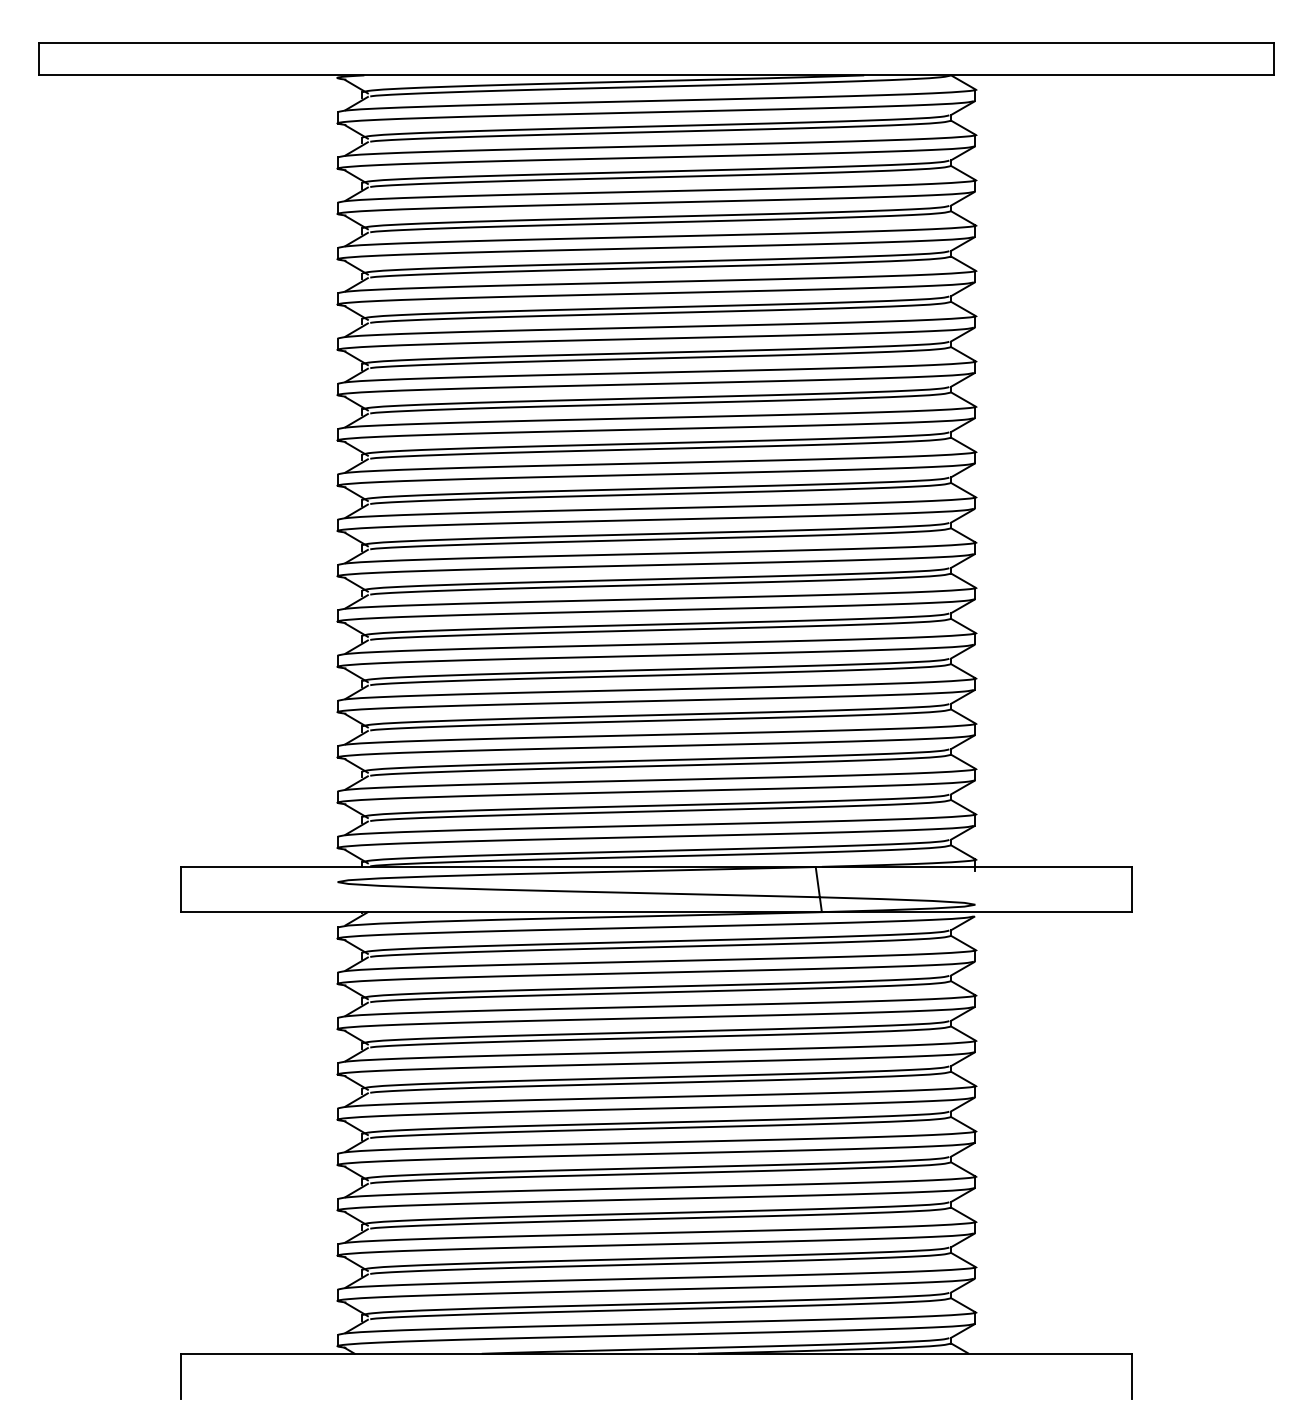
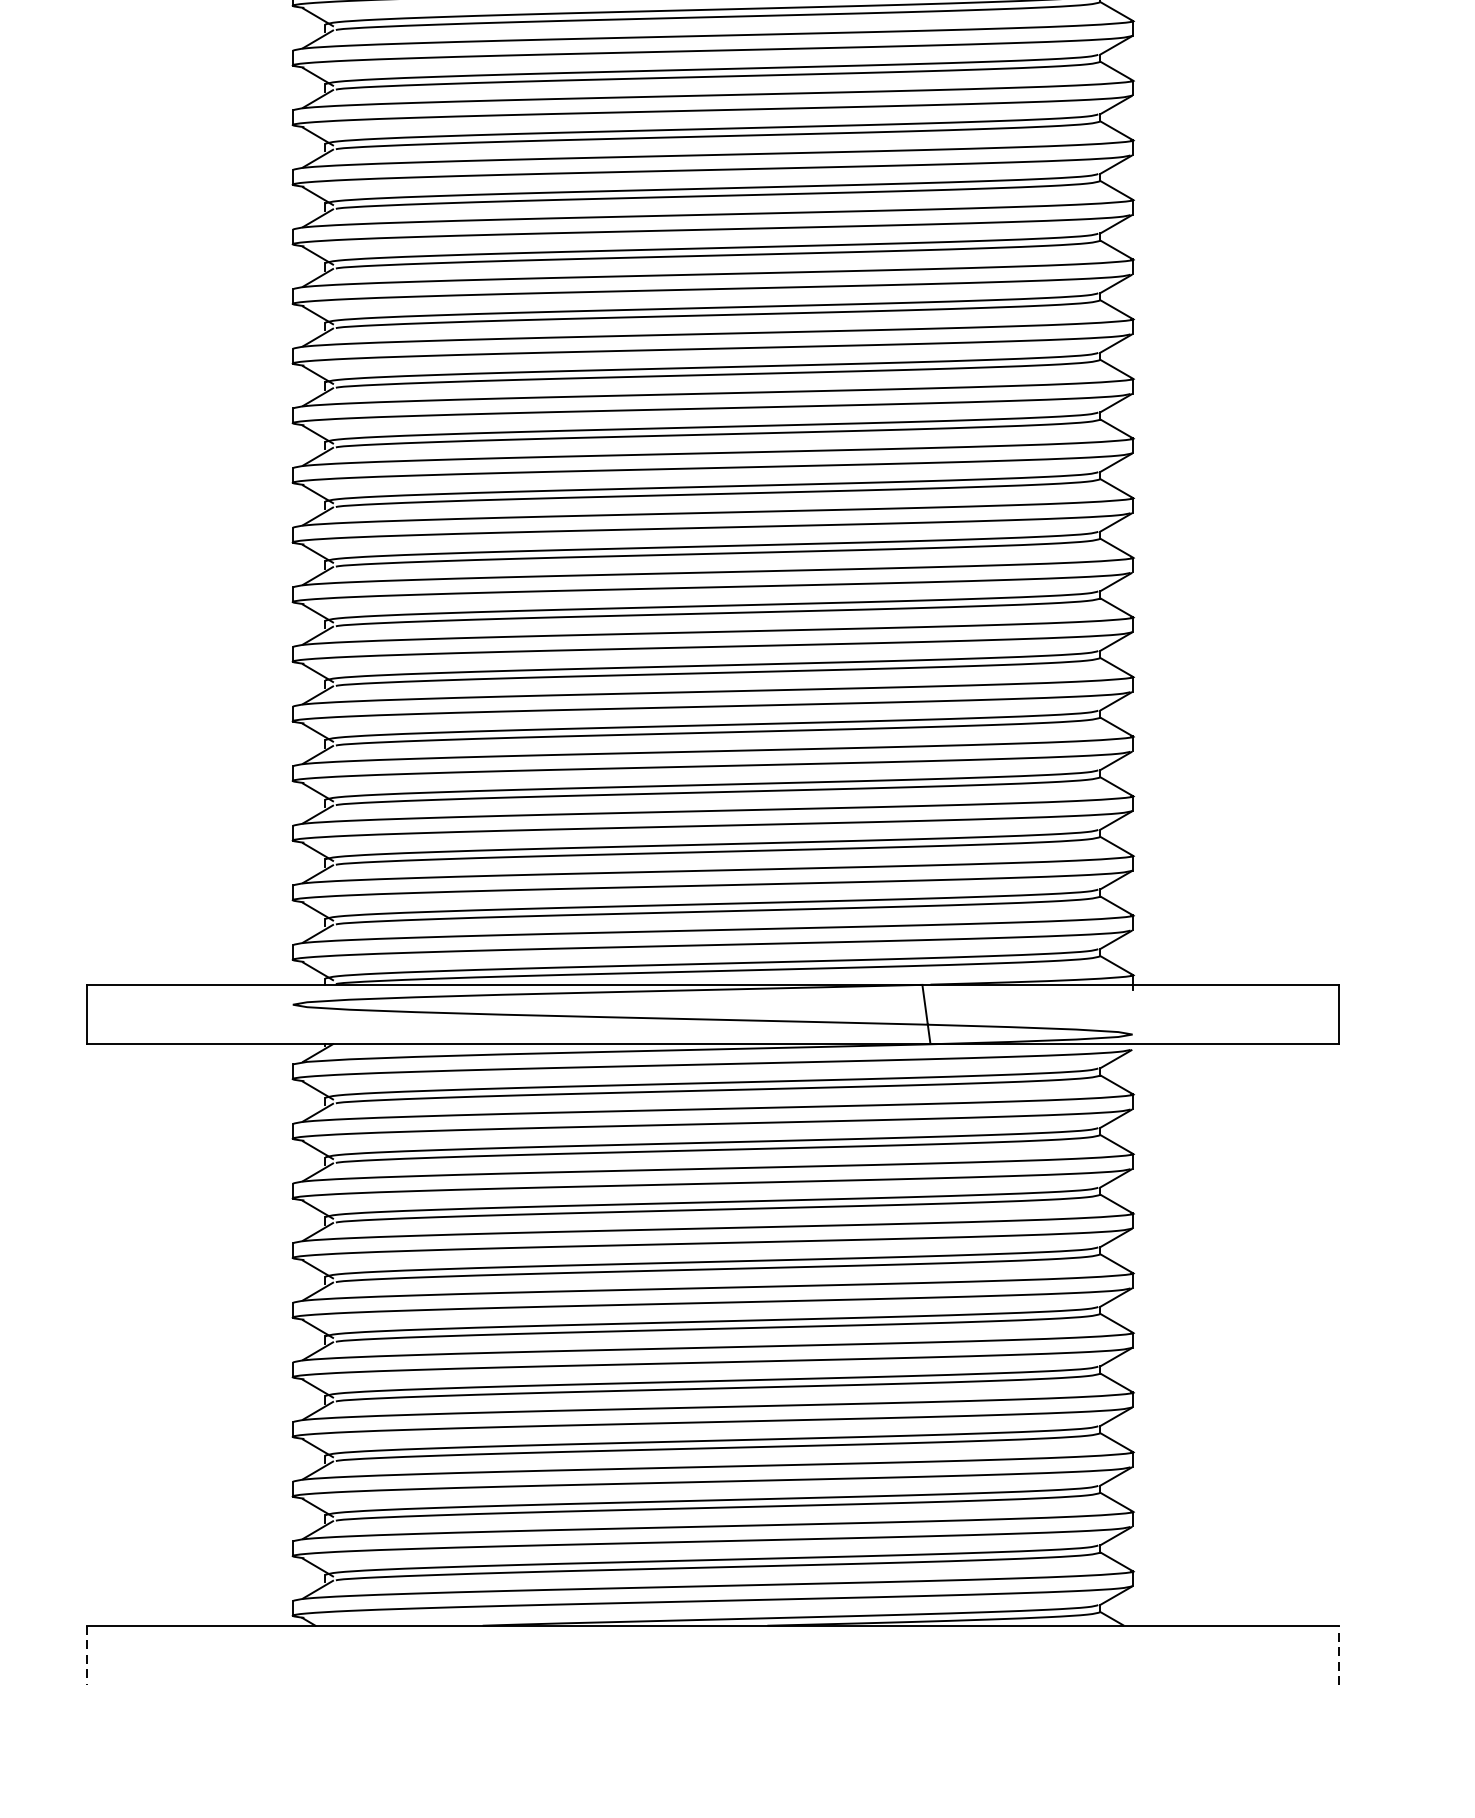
line: (180, 1376) -> (86, 1655), solid -> dashed
line: (1132, 1376) -> (1339, 1655), solid -> dashed

